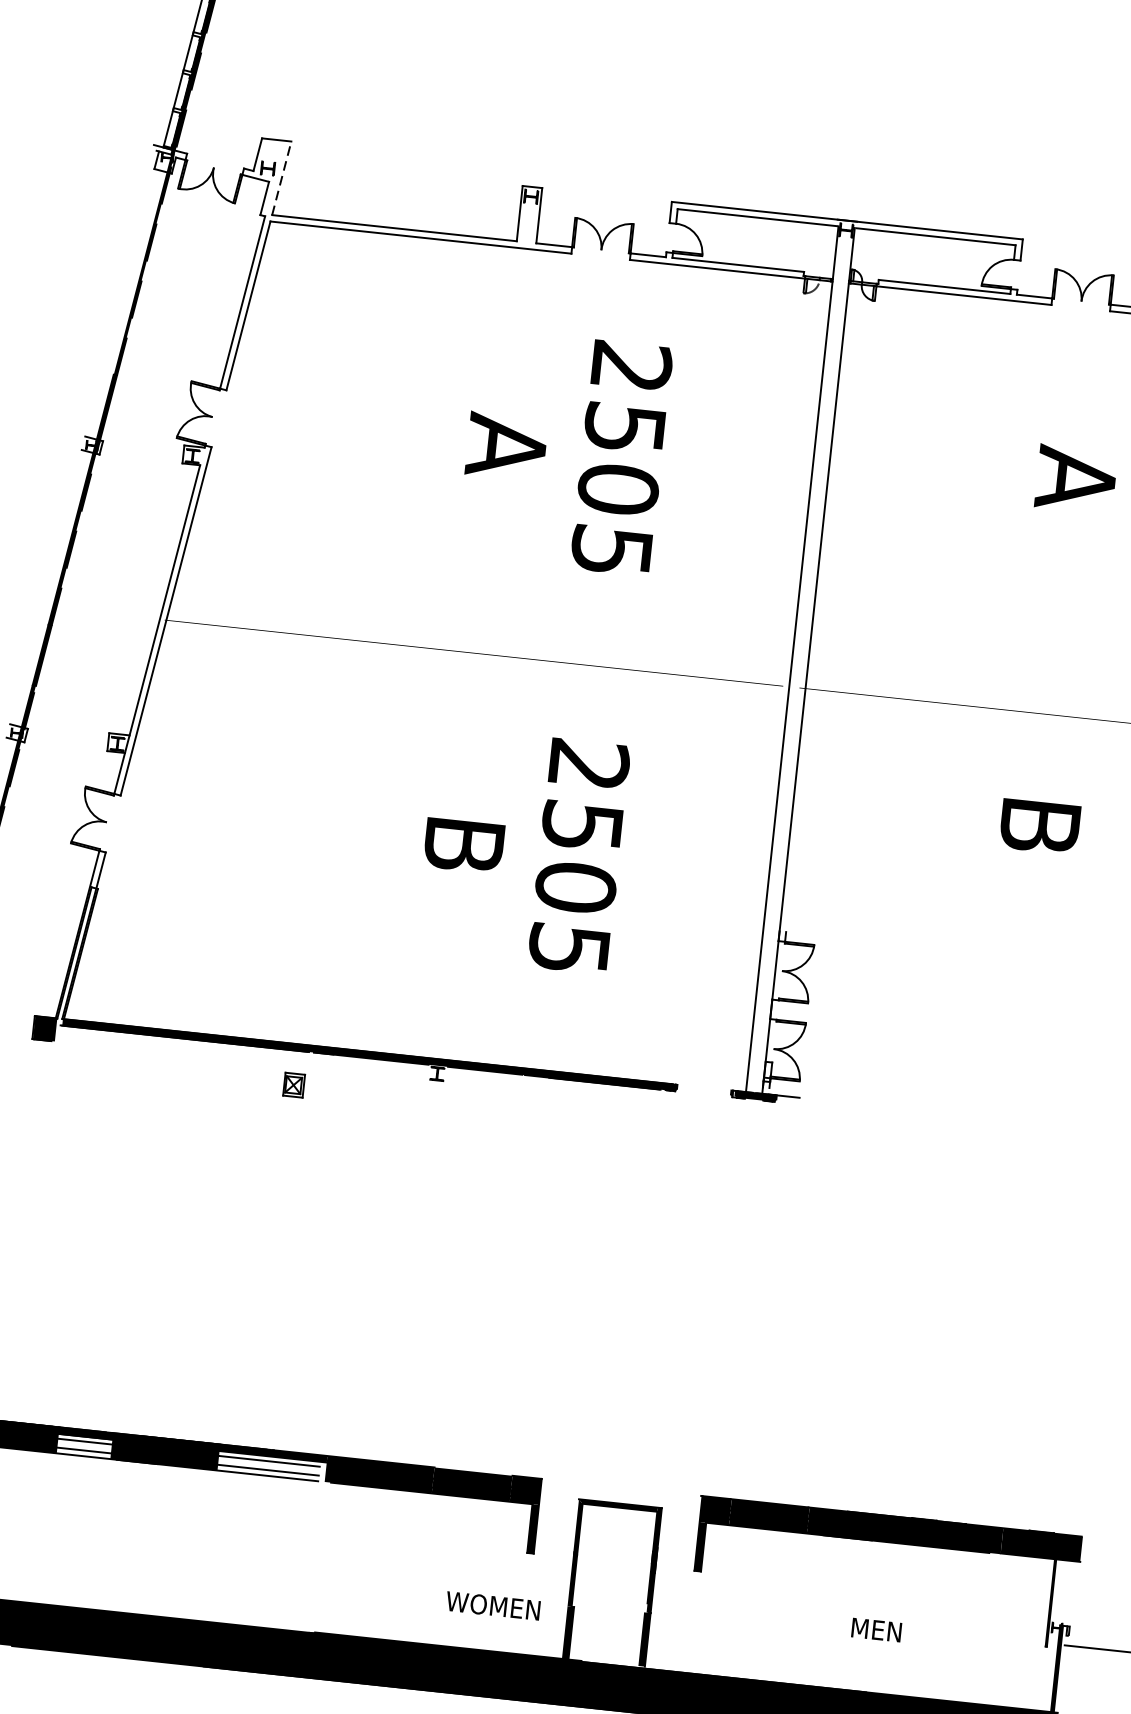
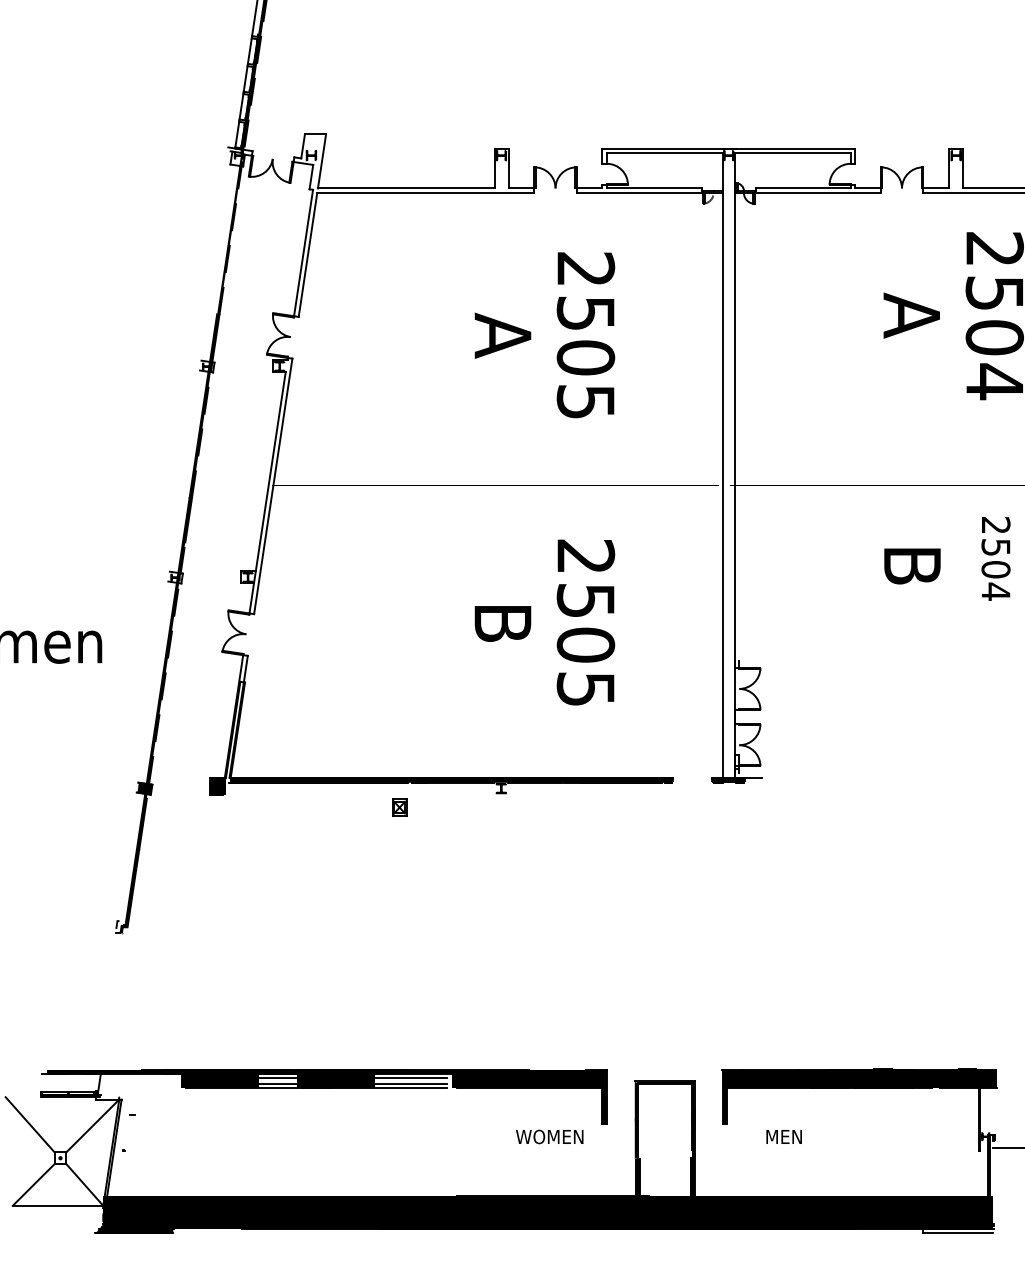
line: (282, 177) -> (322, 160), dashed -> solid
text: (492, 1605) -> (549, 1136), moved
text: (875, 1629) -> (783, 1136), moved

